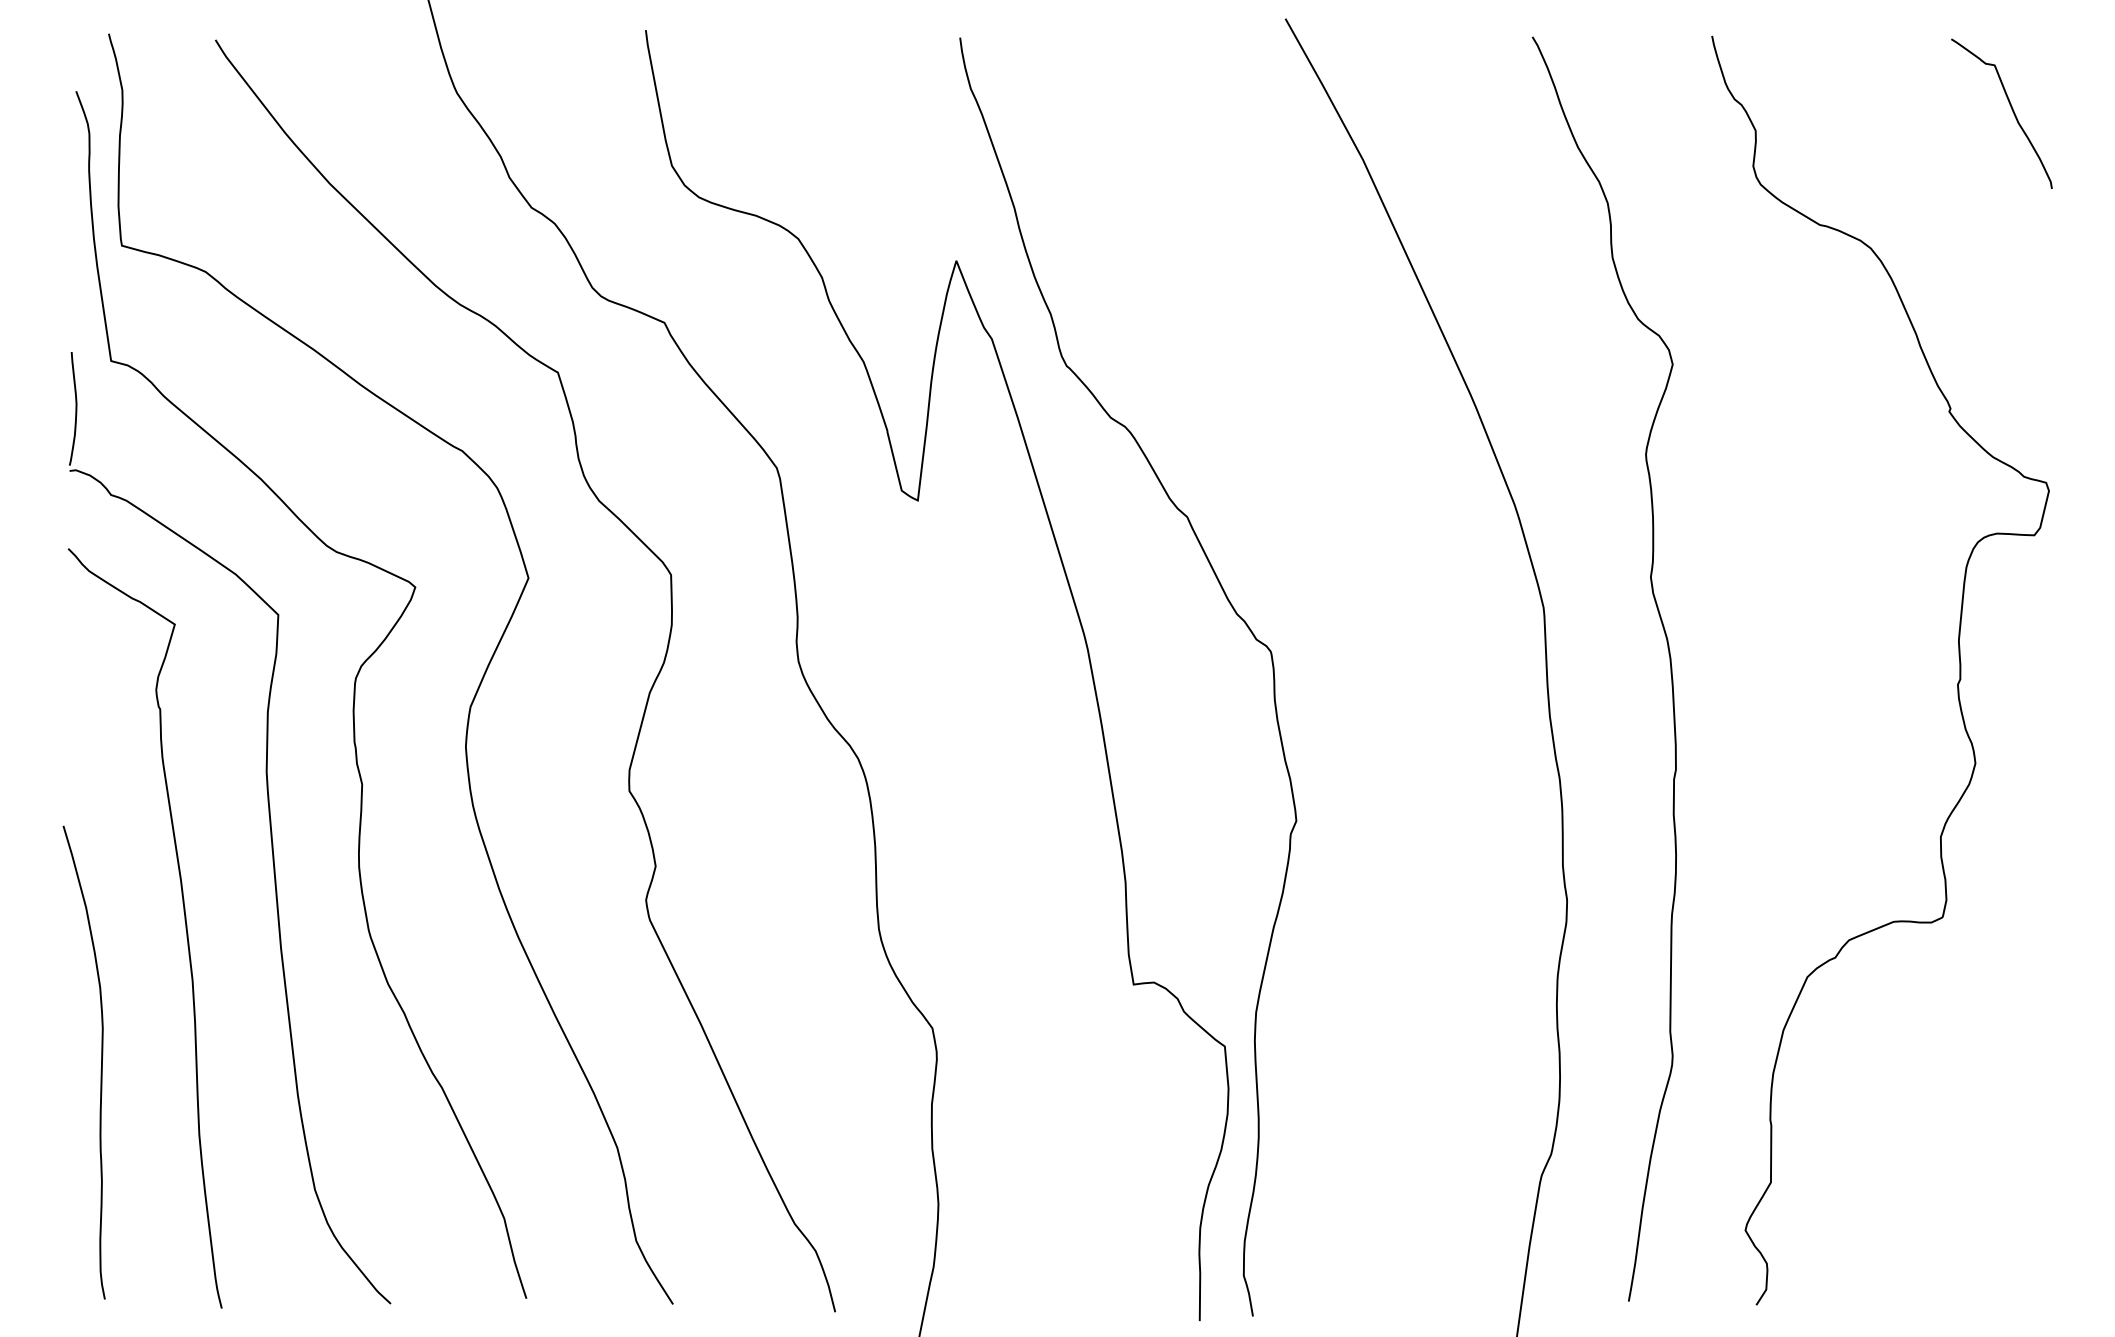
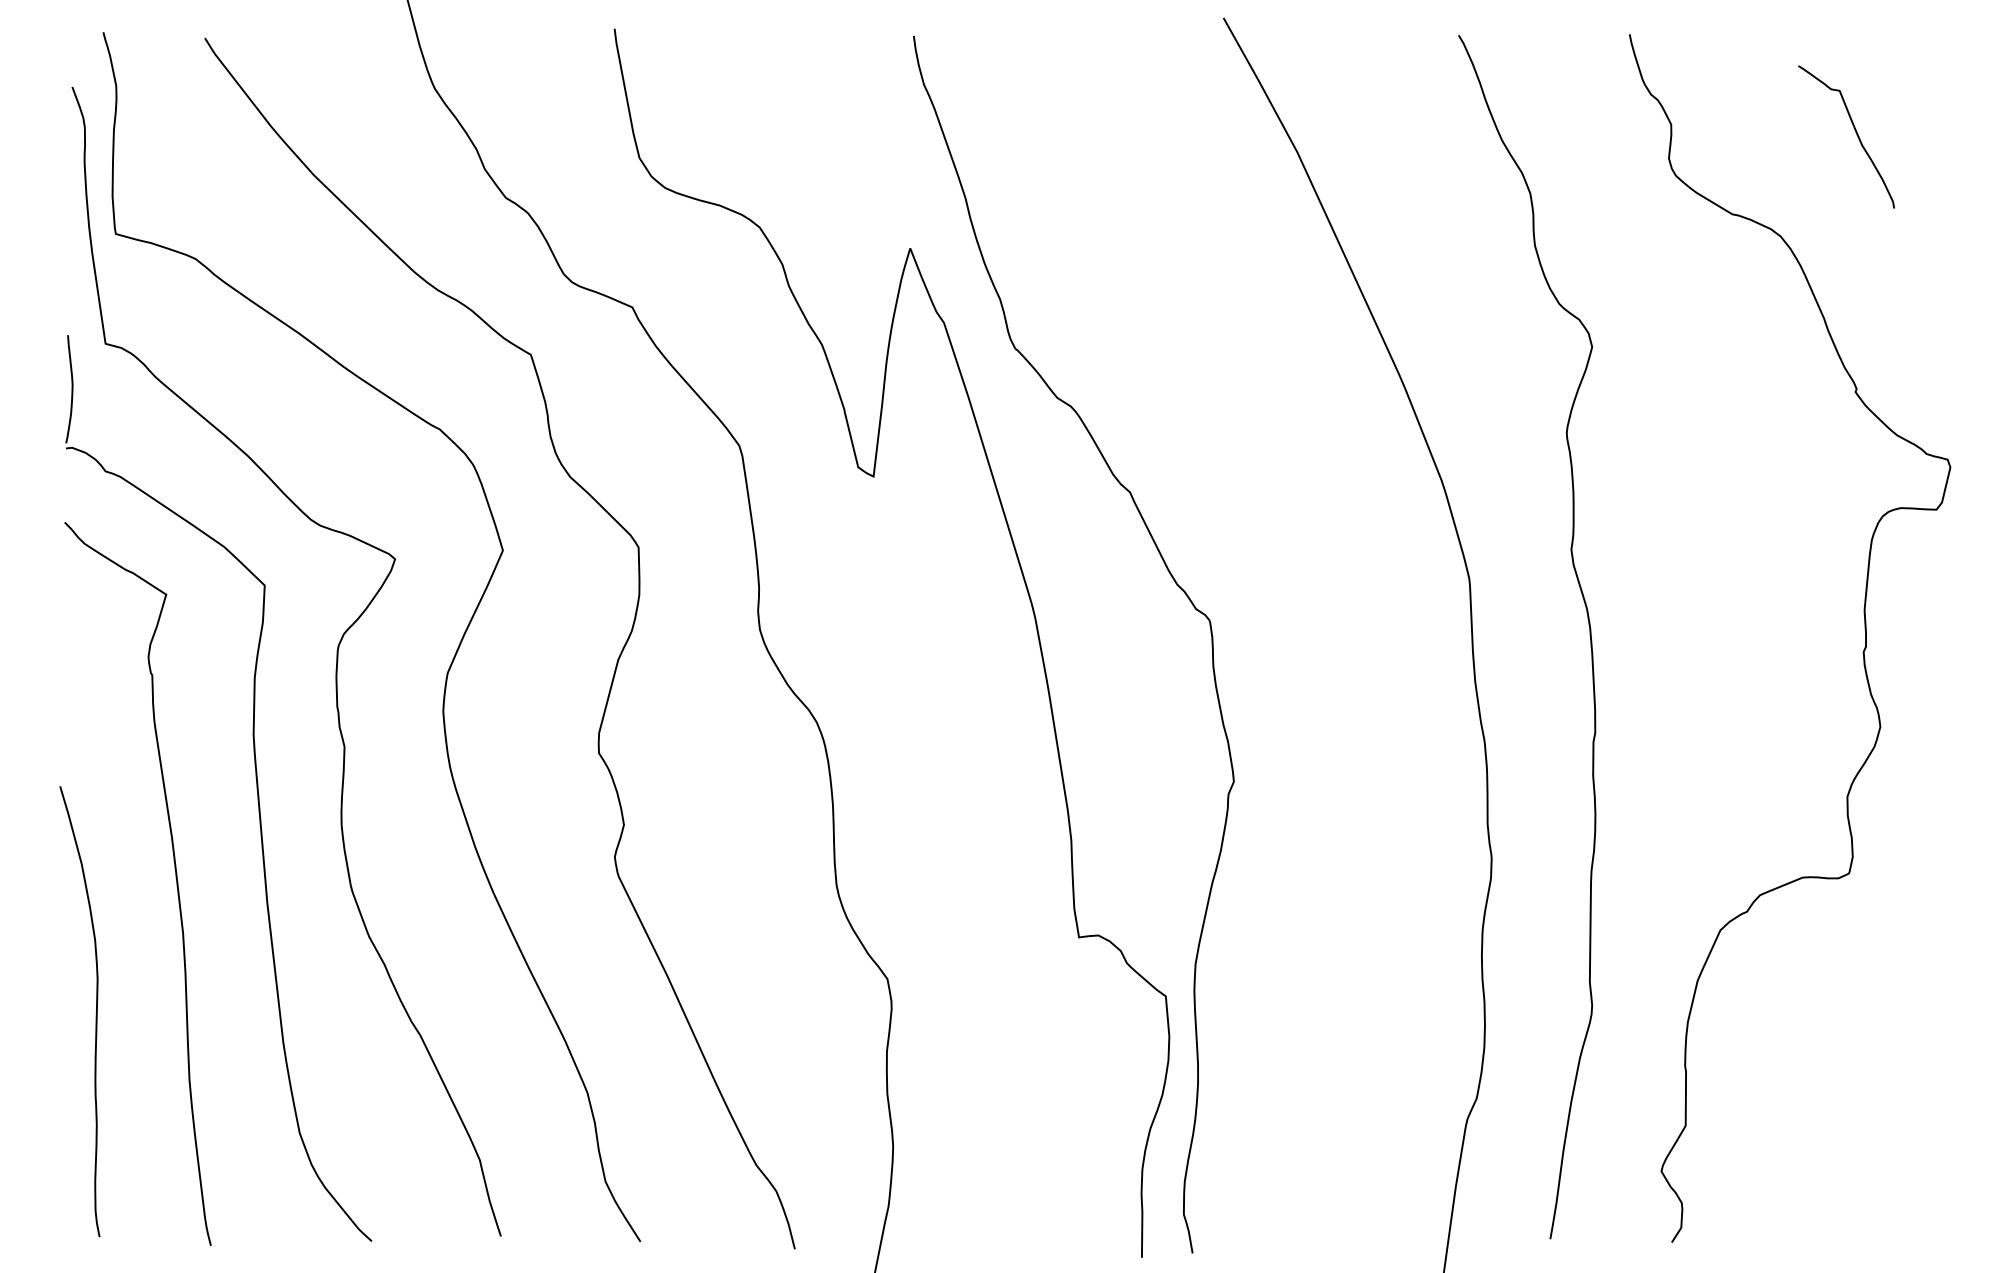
curve: (2011, 109) -> (1855, 132), moved

